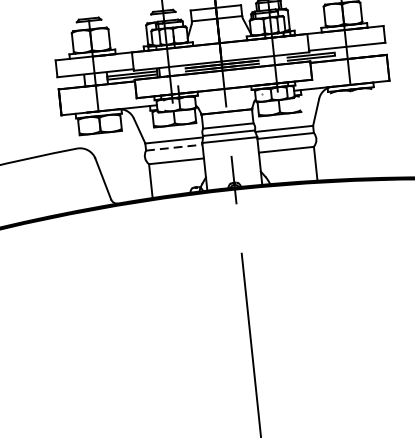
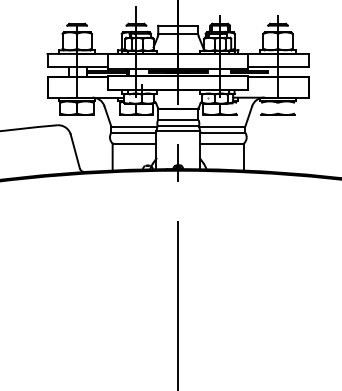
line: (351, 104) -> (277, 113), added
line: (173, 147) -> (133, 132), dashed -> solid

